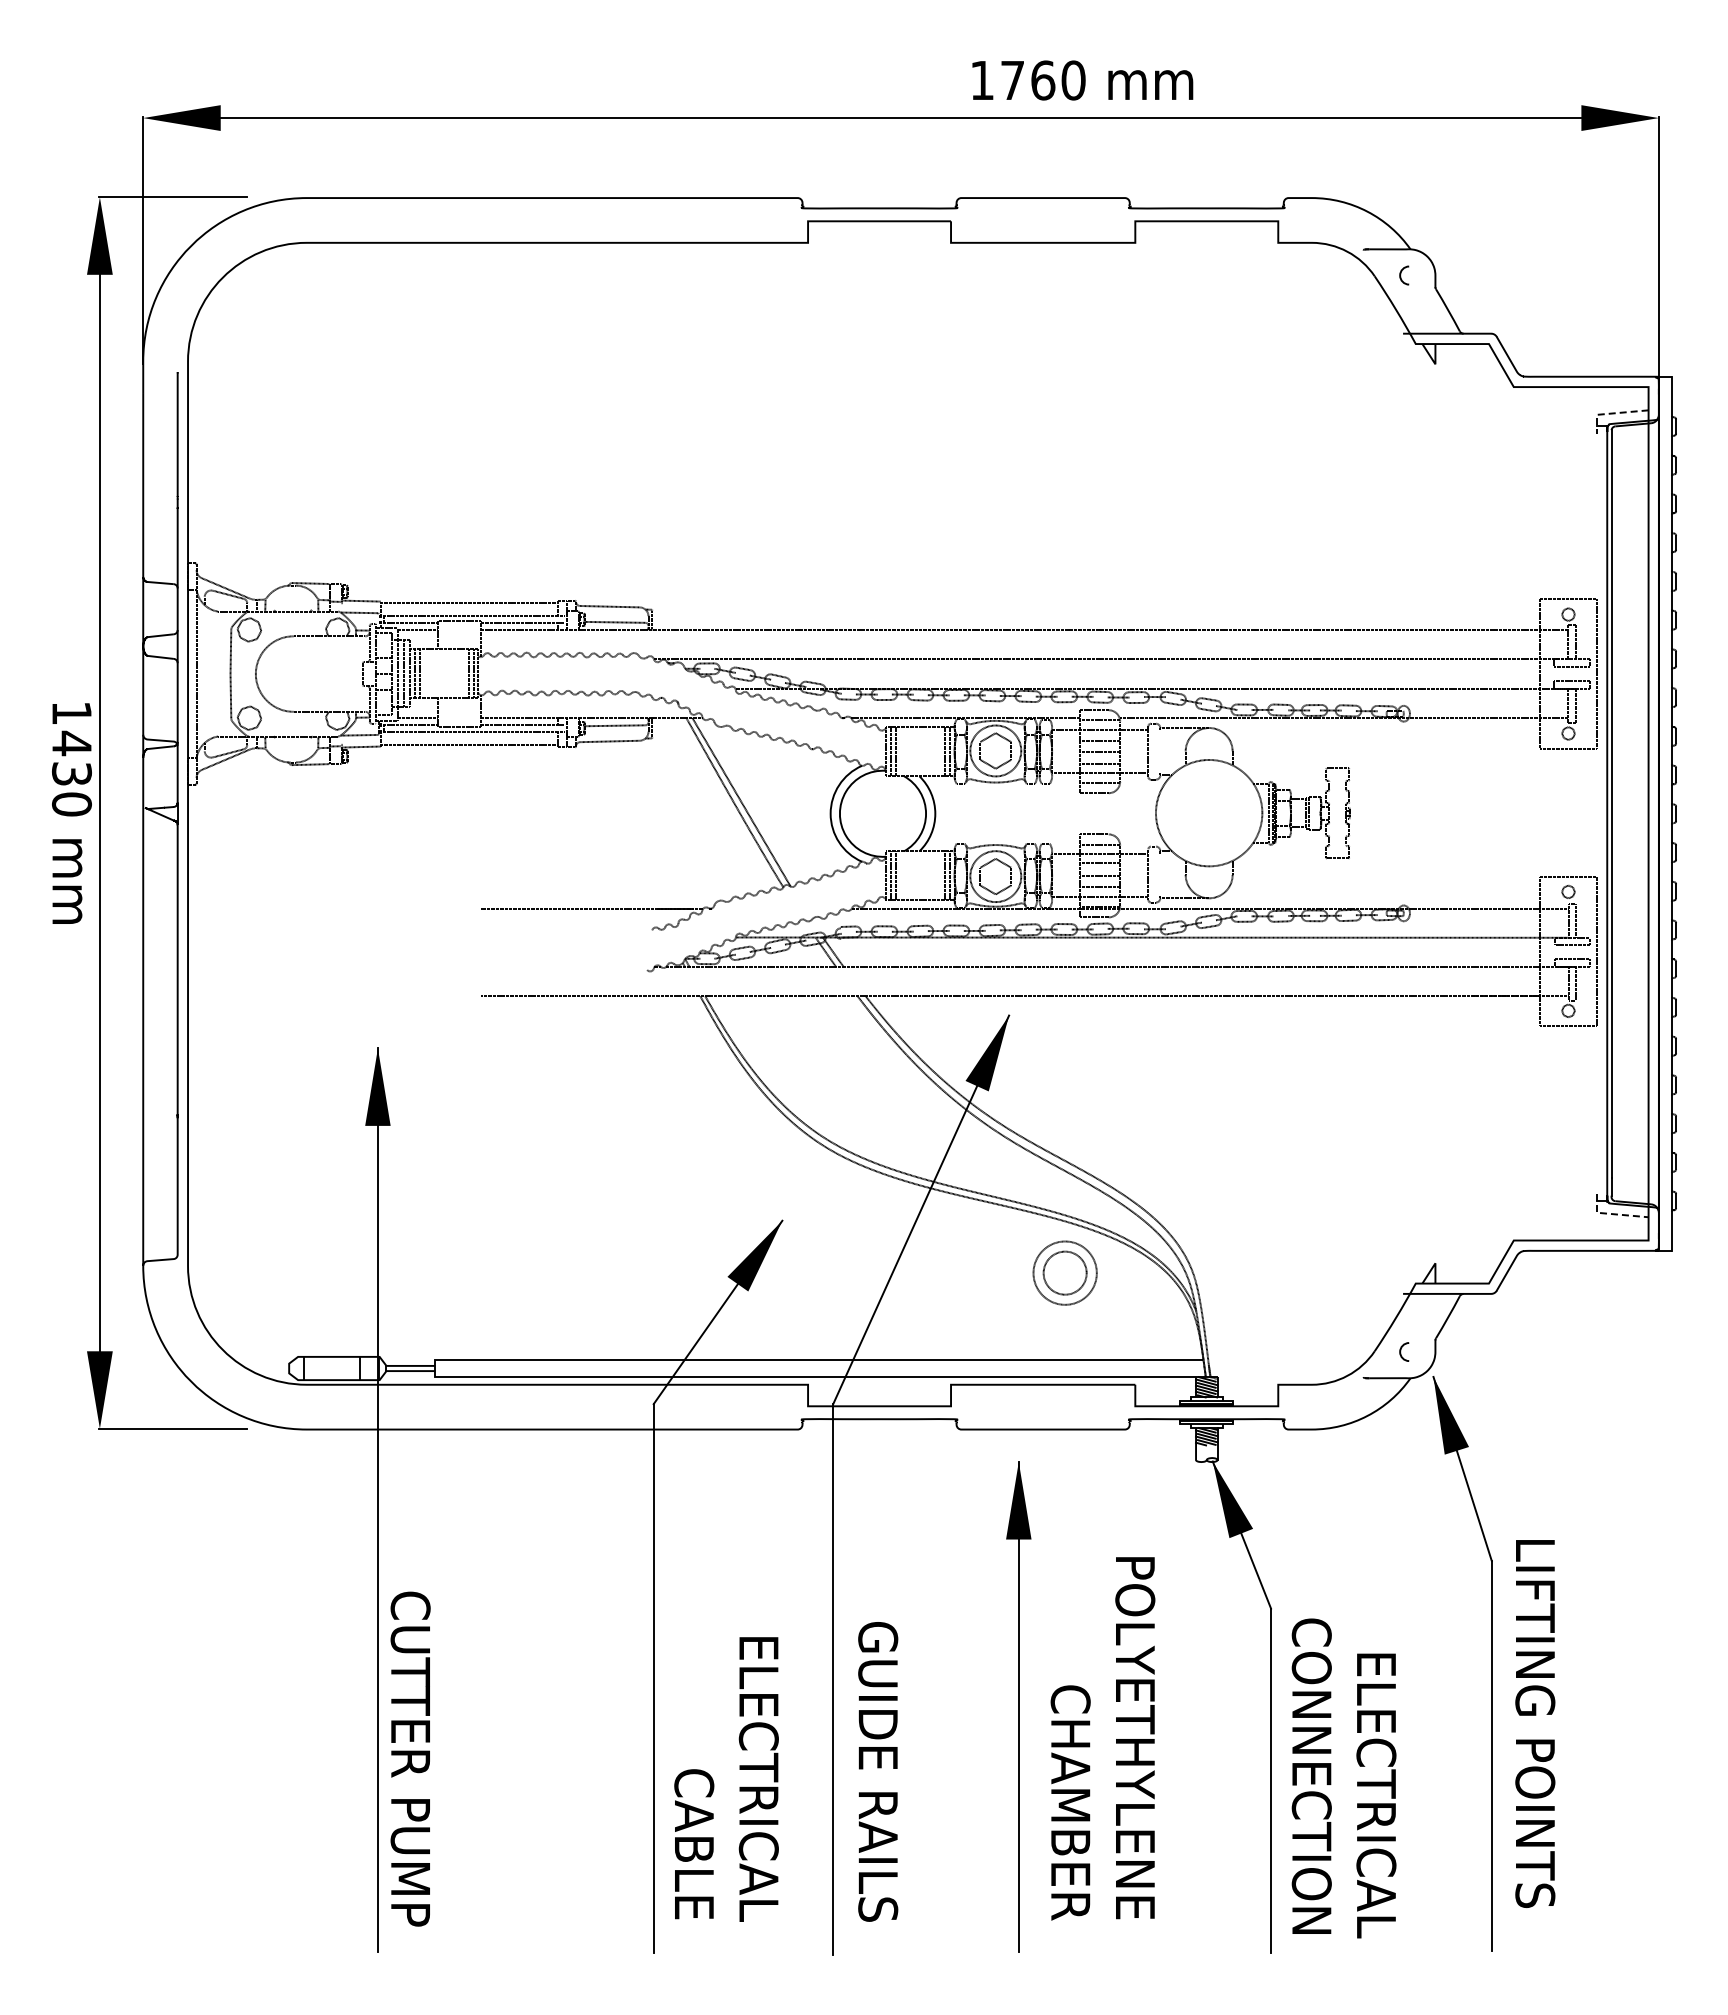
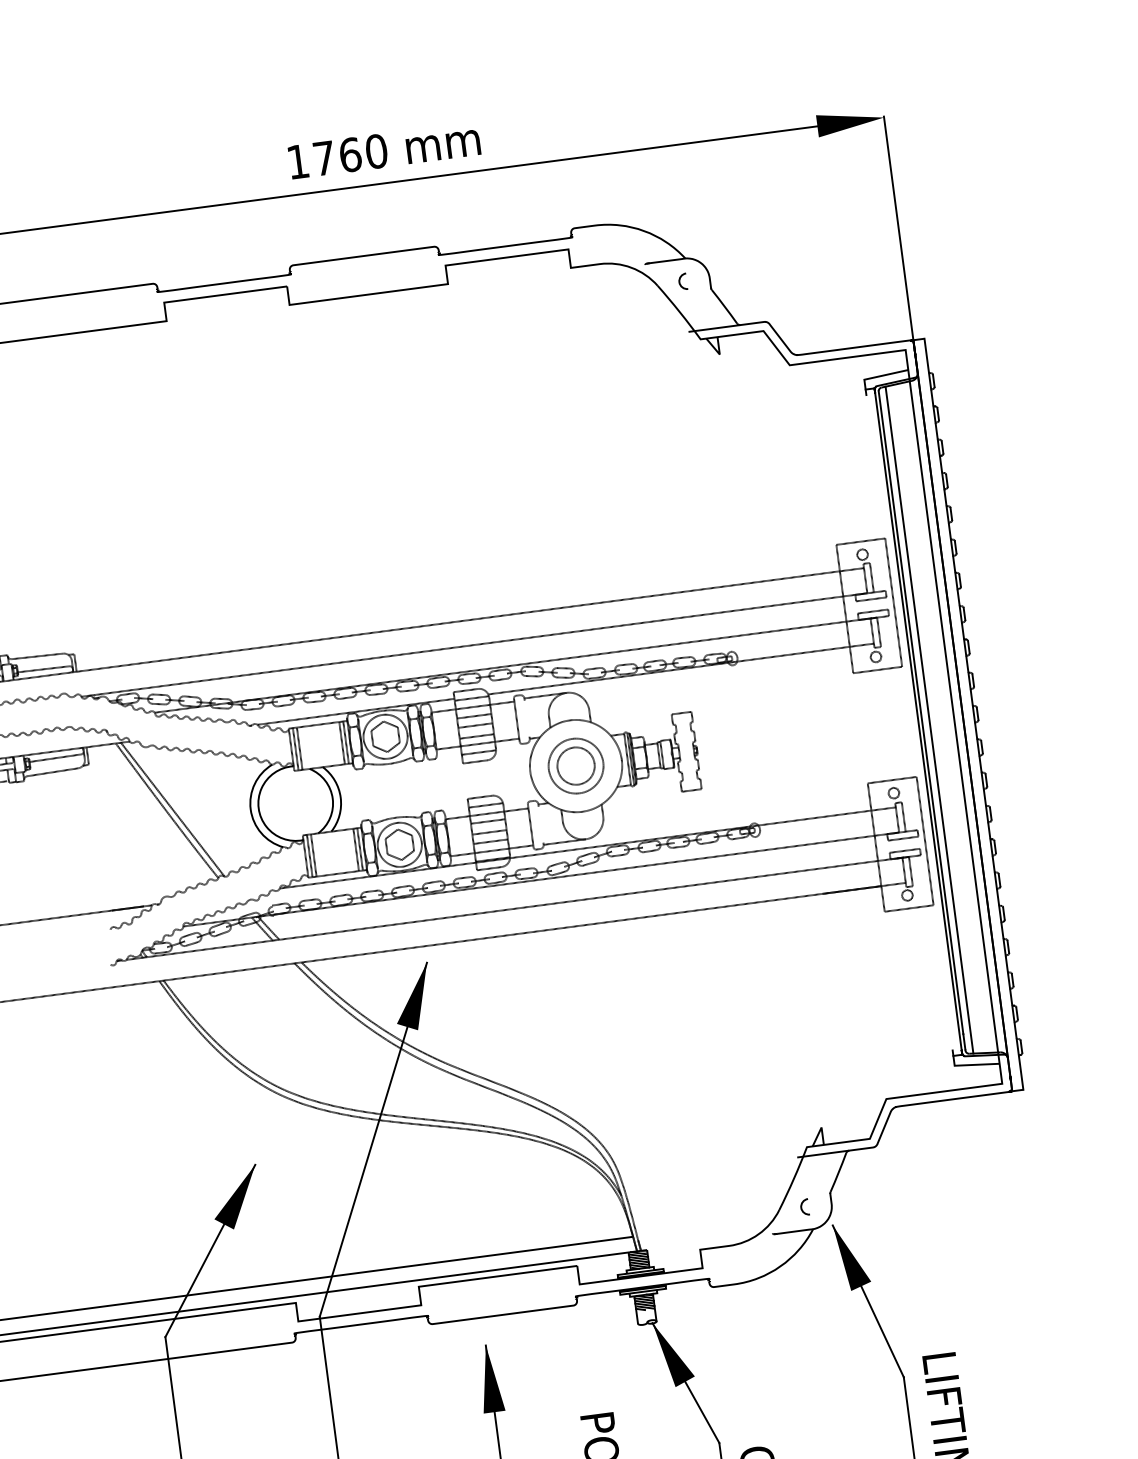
line: (1612, 413) -> (877, 376), dashed -> solid
line: (1620, 813) -> (929, 719), added
line: (1612, 1214) -> (968, 1065), dashed -> solid
part: (1064, 1272) -> (575, 765), moved

